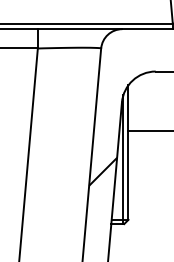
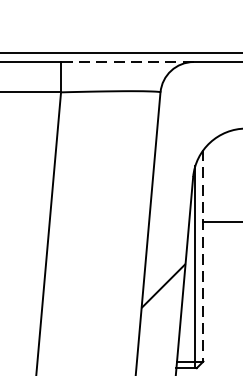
line: (79, 29) -> (126, 62), solid -> dashed
line: (128, 153) -> (203, 257), solid -> dashed

